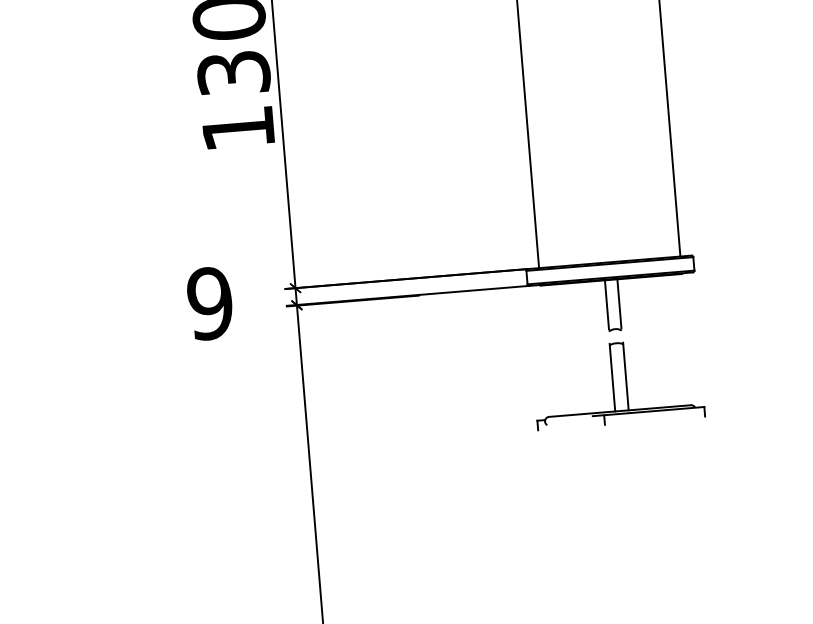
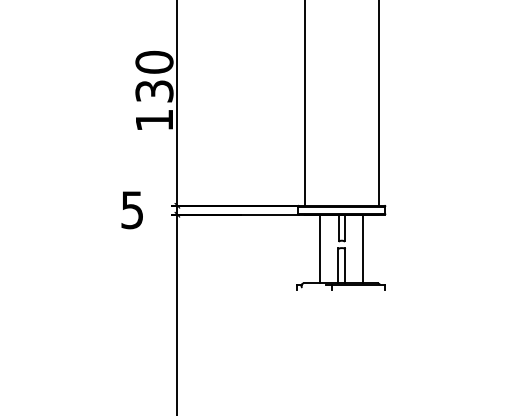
text: (208, 304) -> (131, 210), 9 -> 5
line: (657, 340) -> (363, 248), added
line: (575, 347) -> (320, 248), added

